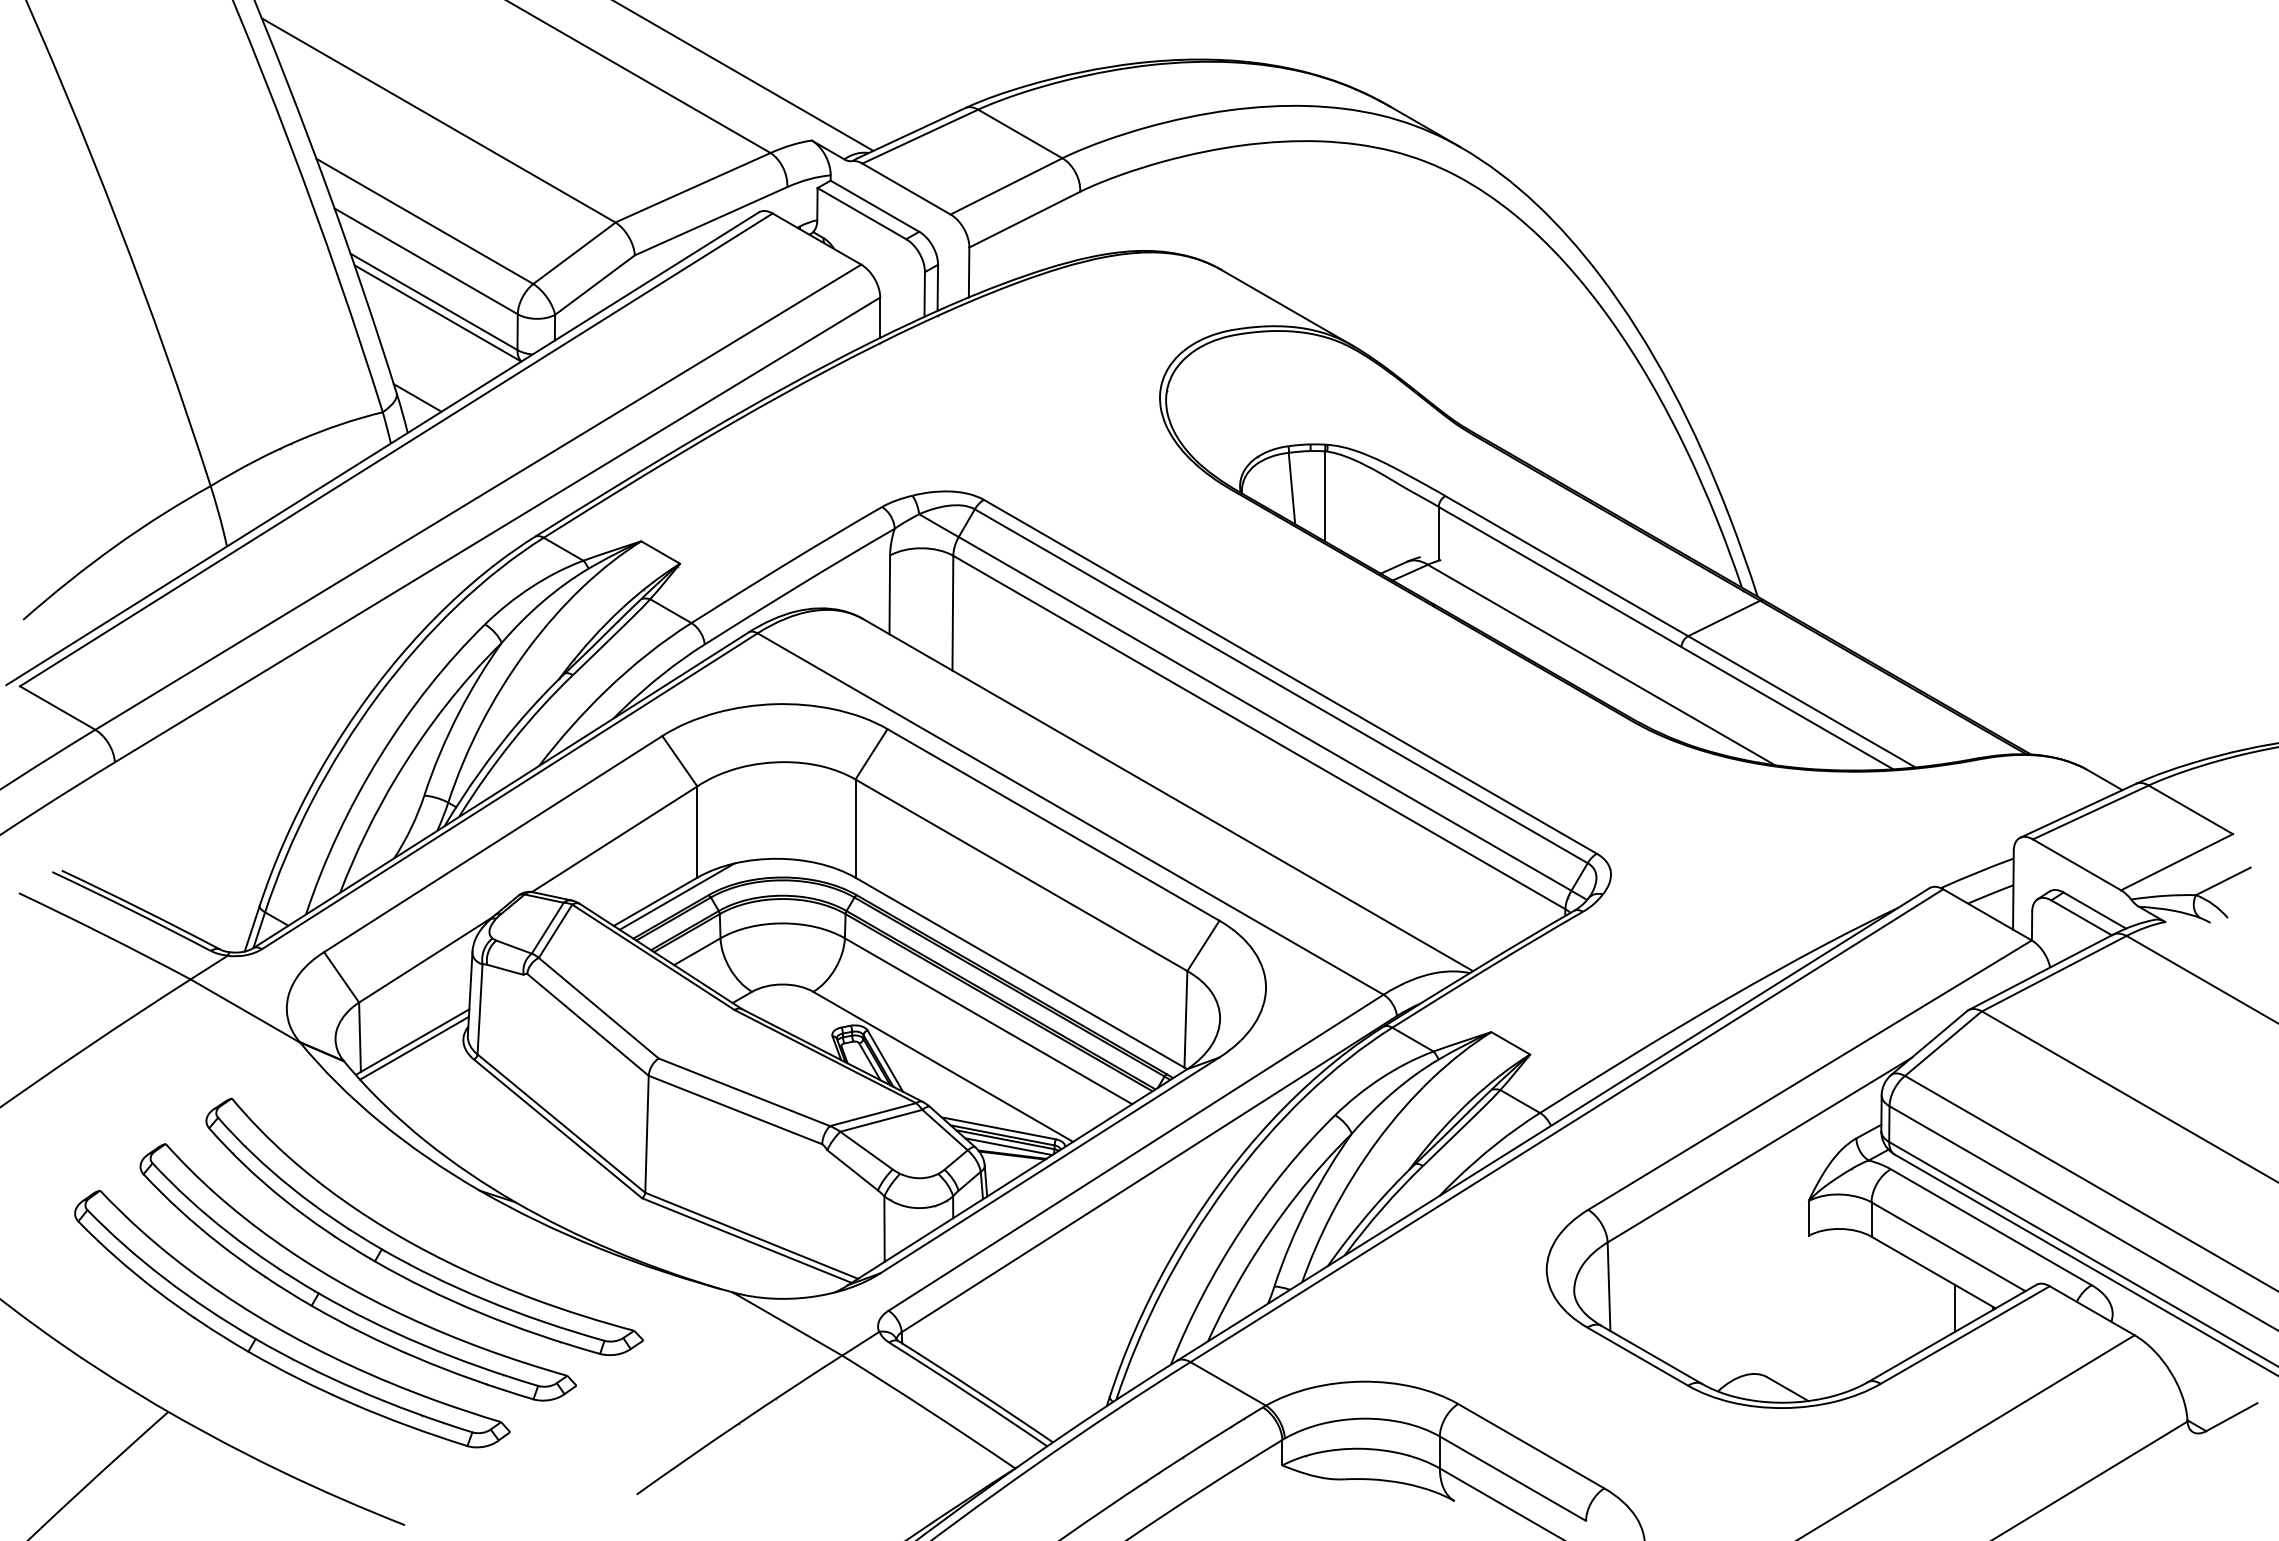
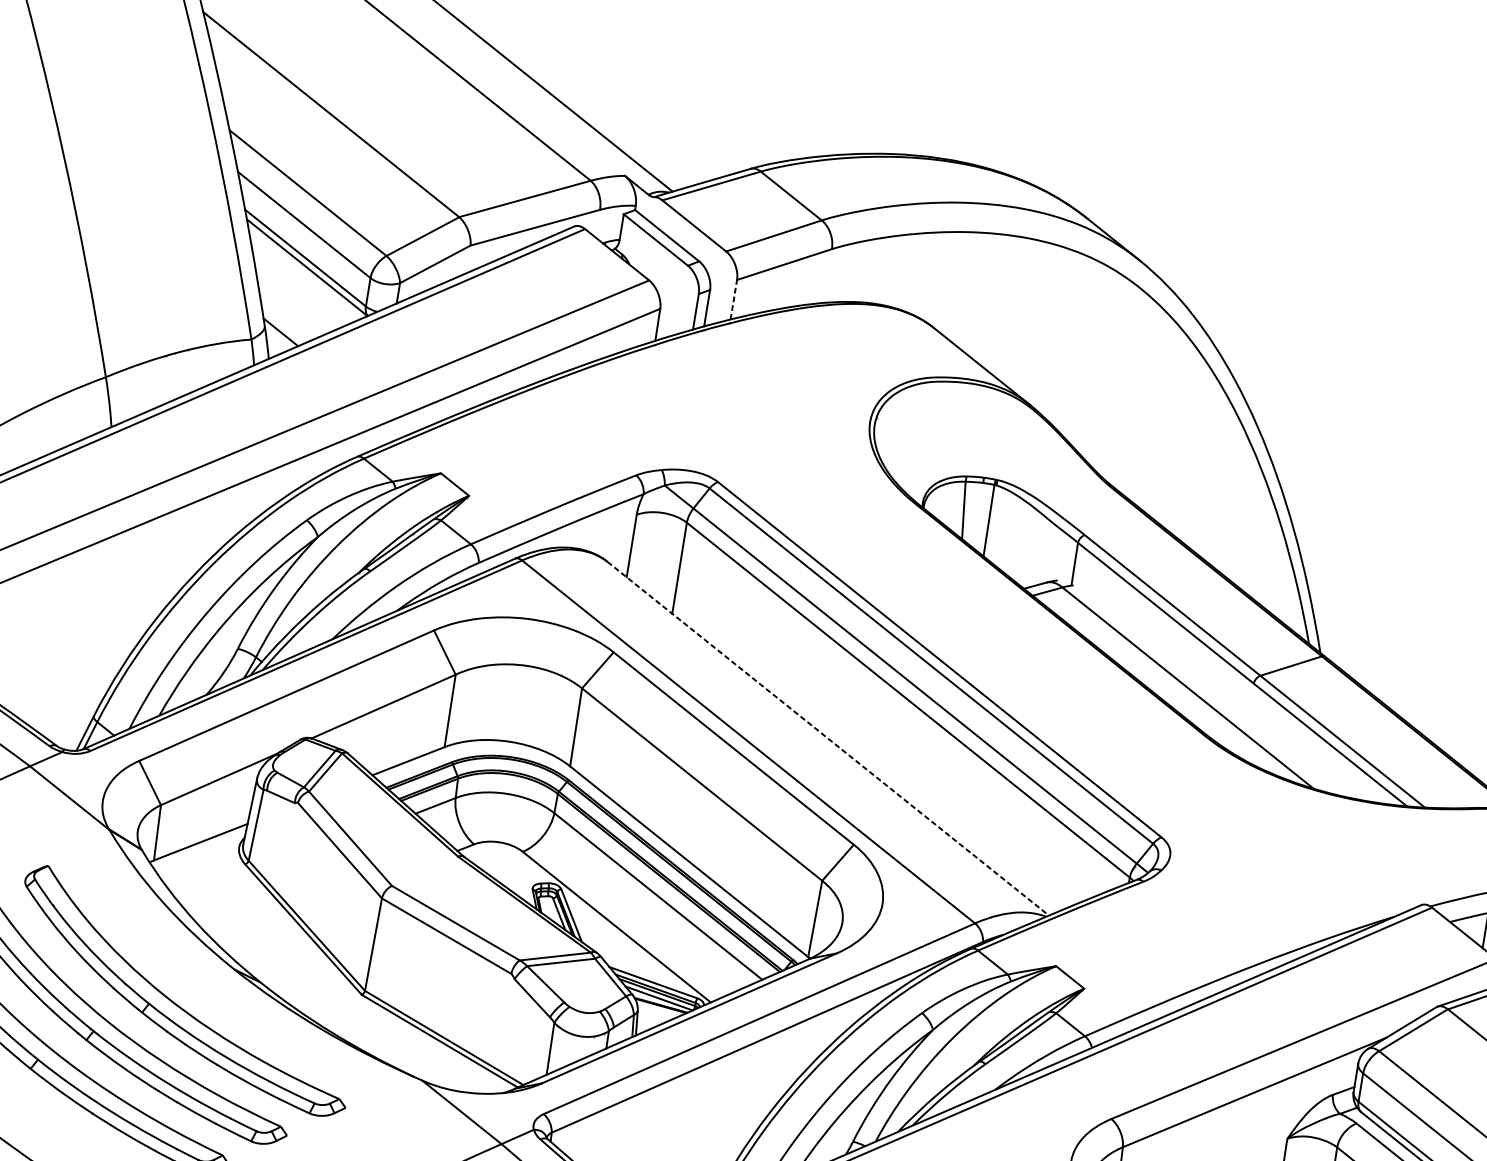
line: (969, 272) -> (734, 299), solid -> dashed
line: (1168, 795) -> (828, 739), solid -> dashed
line: (676, 896) -> (425, 759), removed
line: (414, 1047) -> (199, 847), removed

